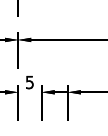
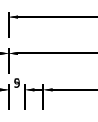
text: (29, 81) -> (16, 82), 5 -> 9

